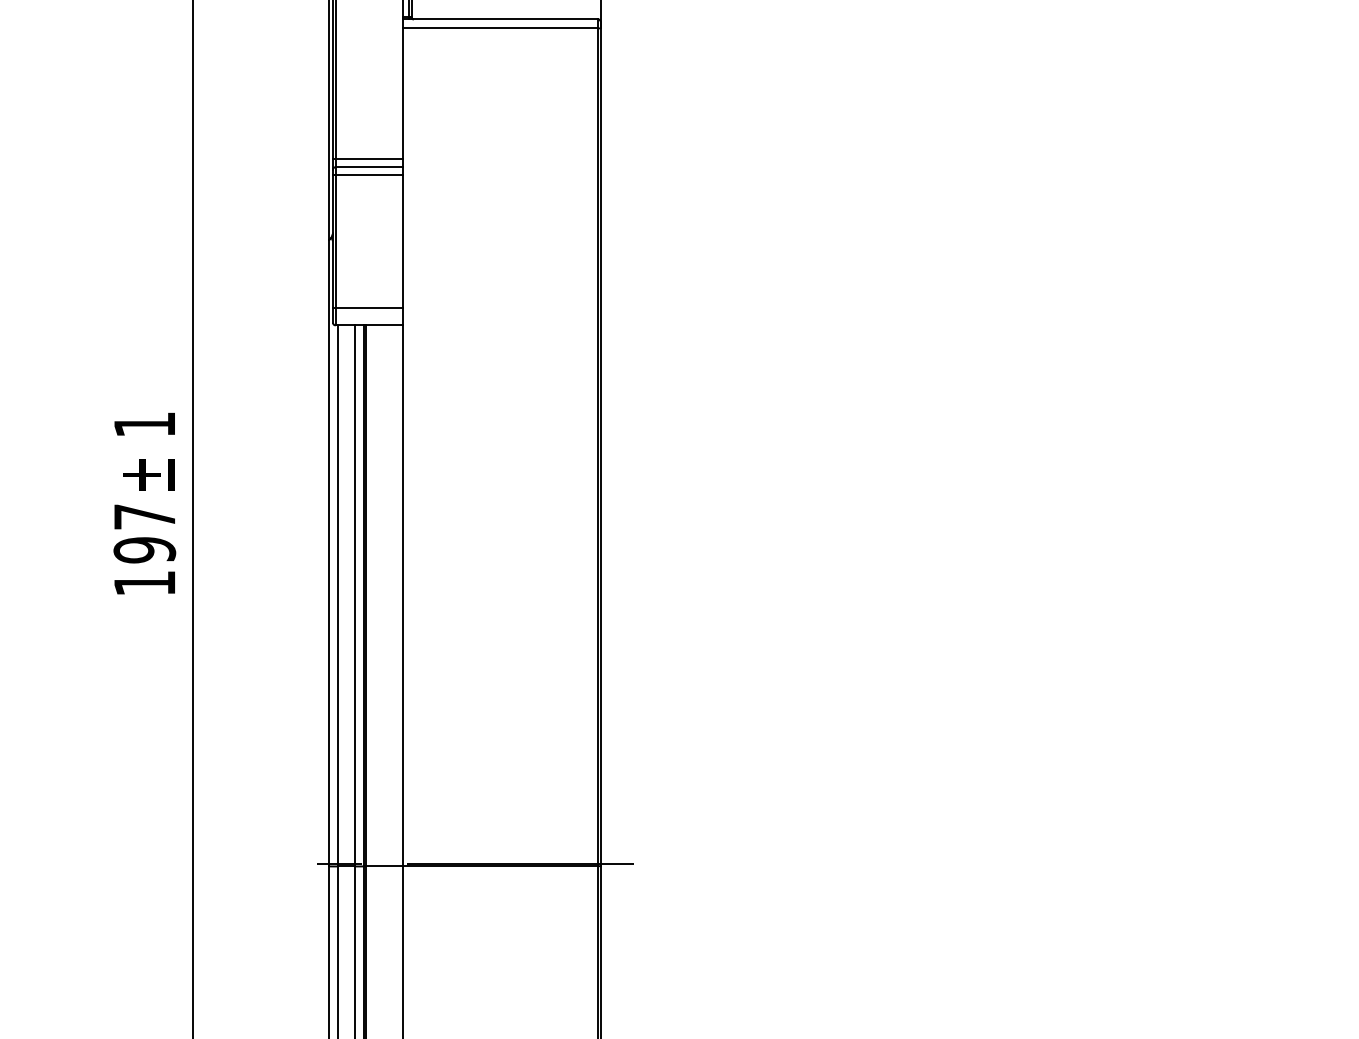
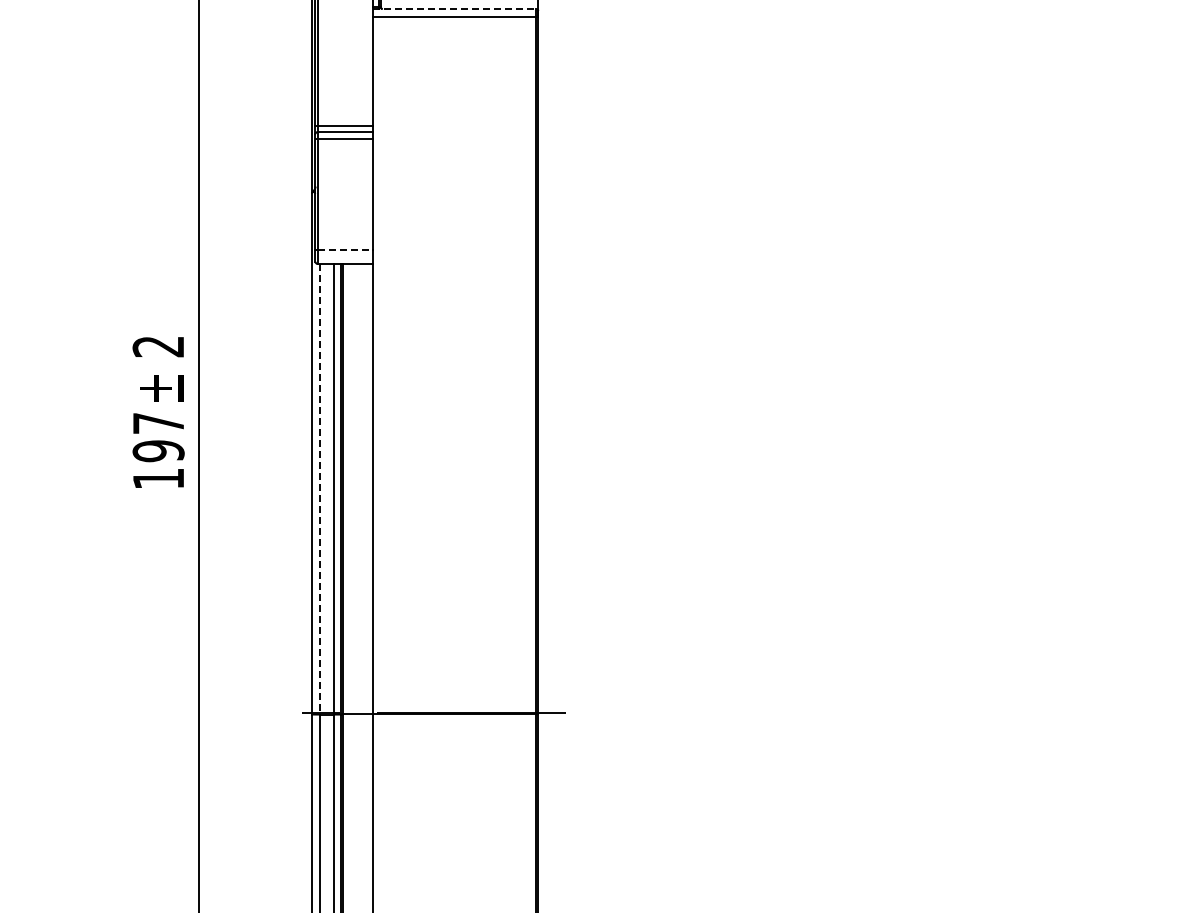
line: (500, 19) -> (454, 9), solid -> dashed
line: (369, 308) -> (345, 249), solid -> dashed
text: (143, 424) -> (157, 346), 1 -> 2
line: (337, 596) -> (319, 489), solid -> dashed

